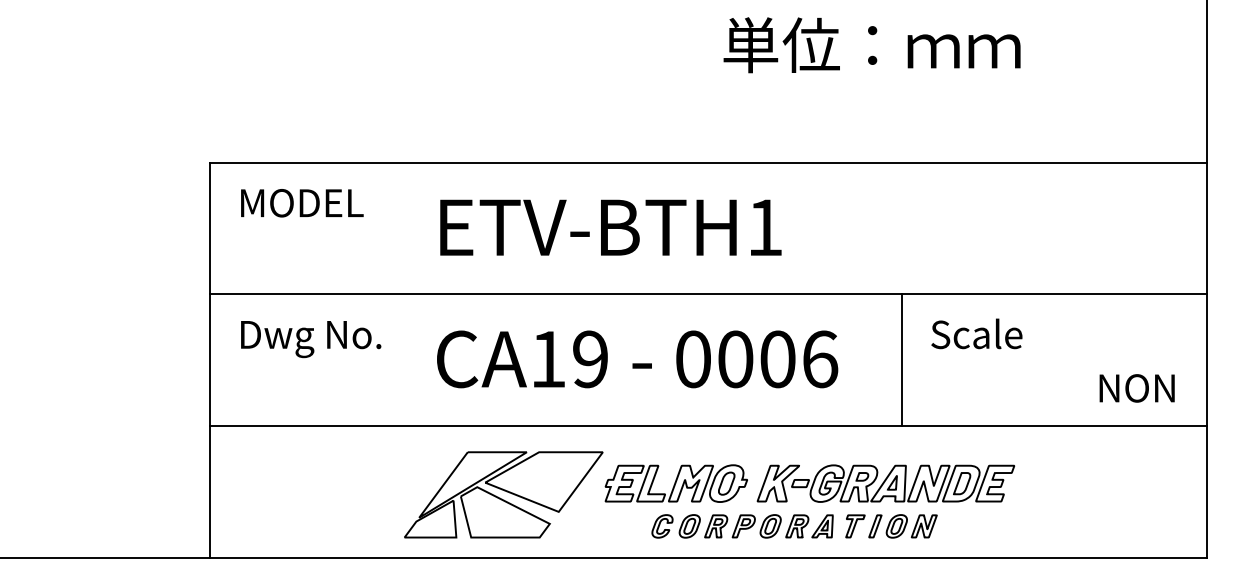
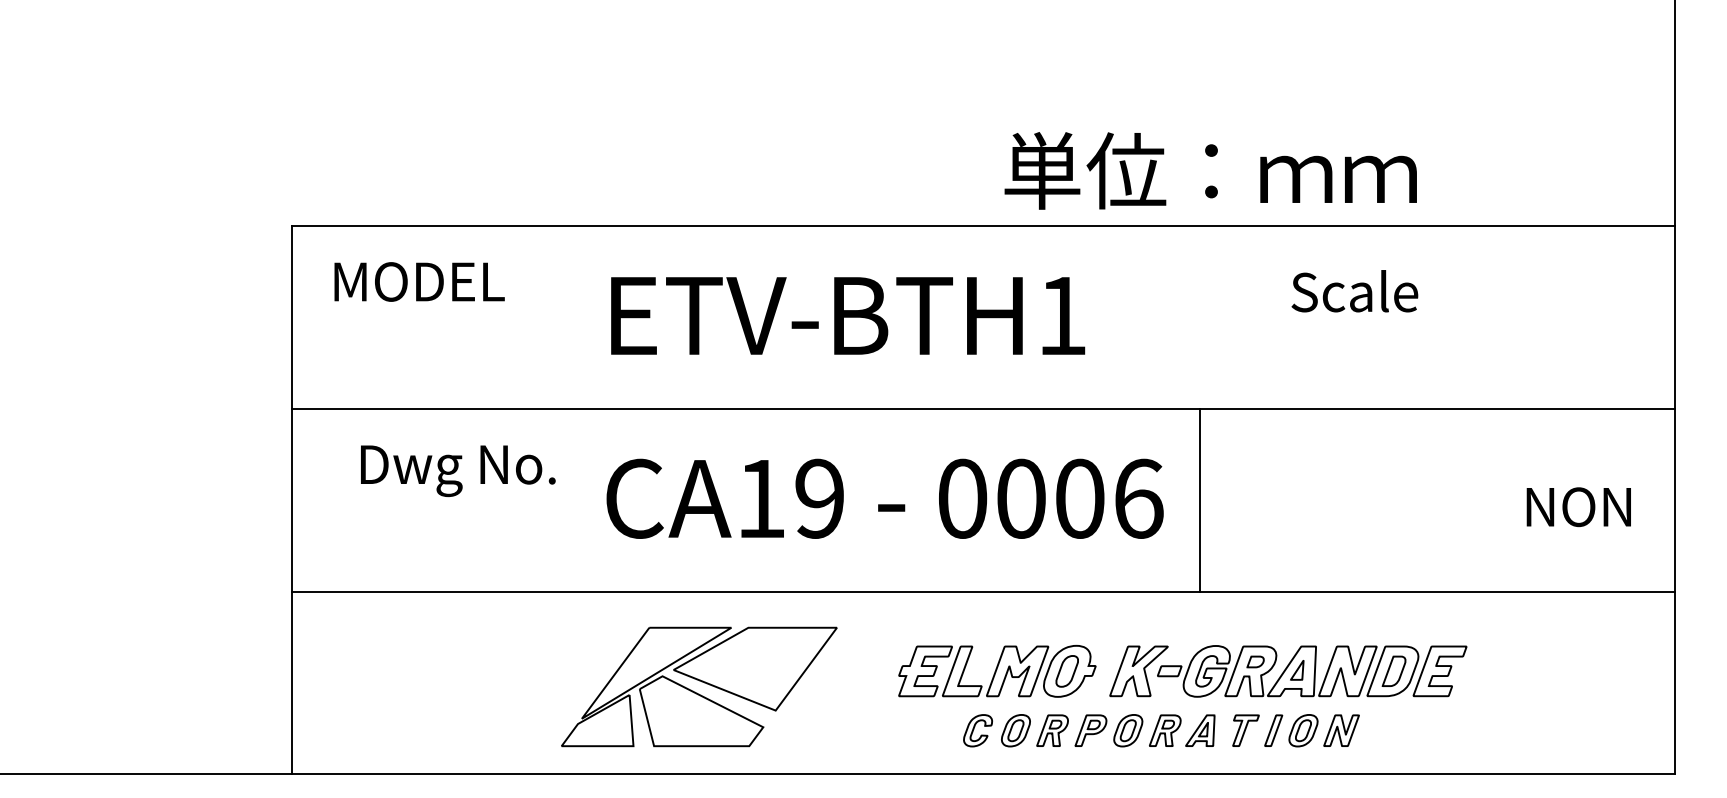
text: (871, 45) -> (1209, 171), moved
text: (976, 333) -> (1354, 290), moved
text: (311, 339) -> (458, 471), moved
line: (902, 360) -> (1200, 500), moved
text: (1136, 388) -> (1577, 507), moved
part: (809, 501) -> (1182, 696), moved

